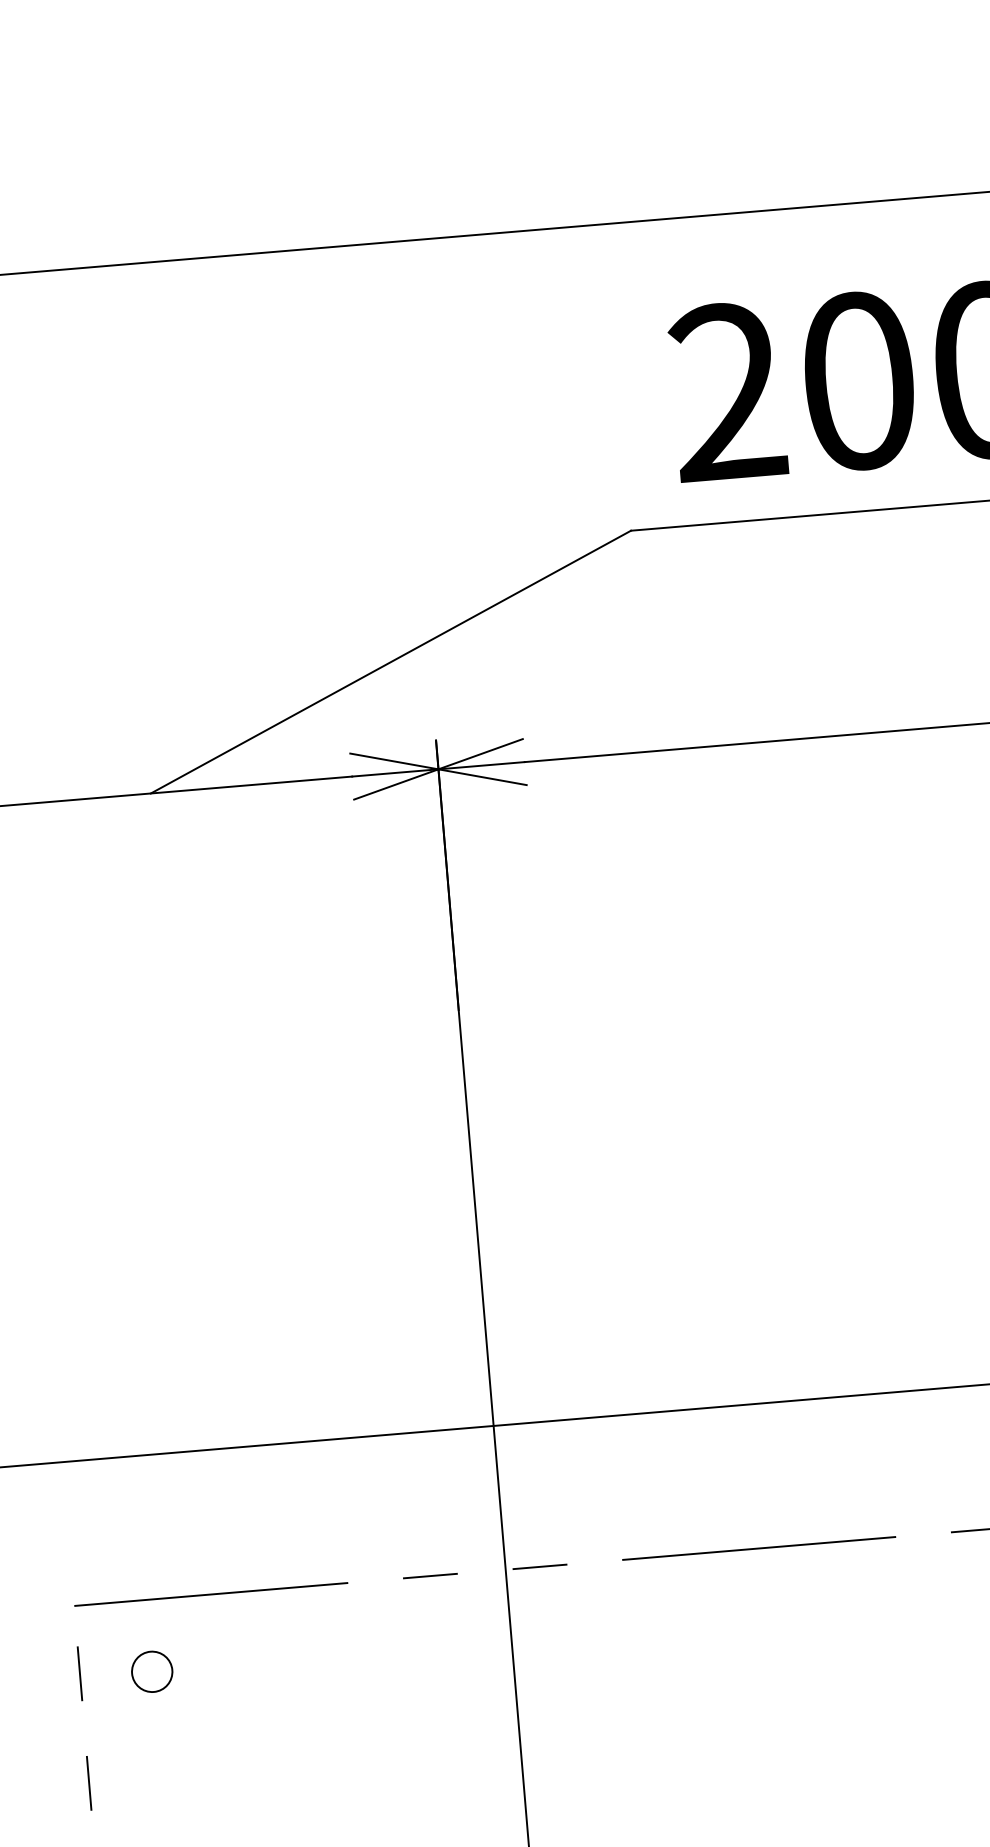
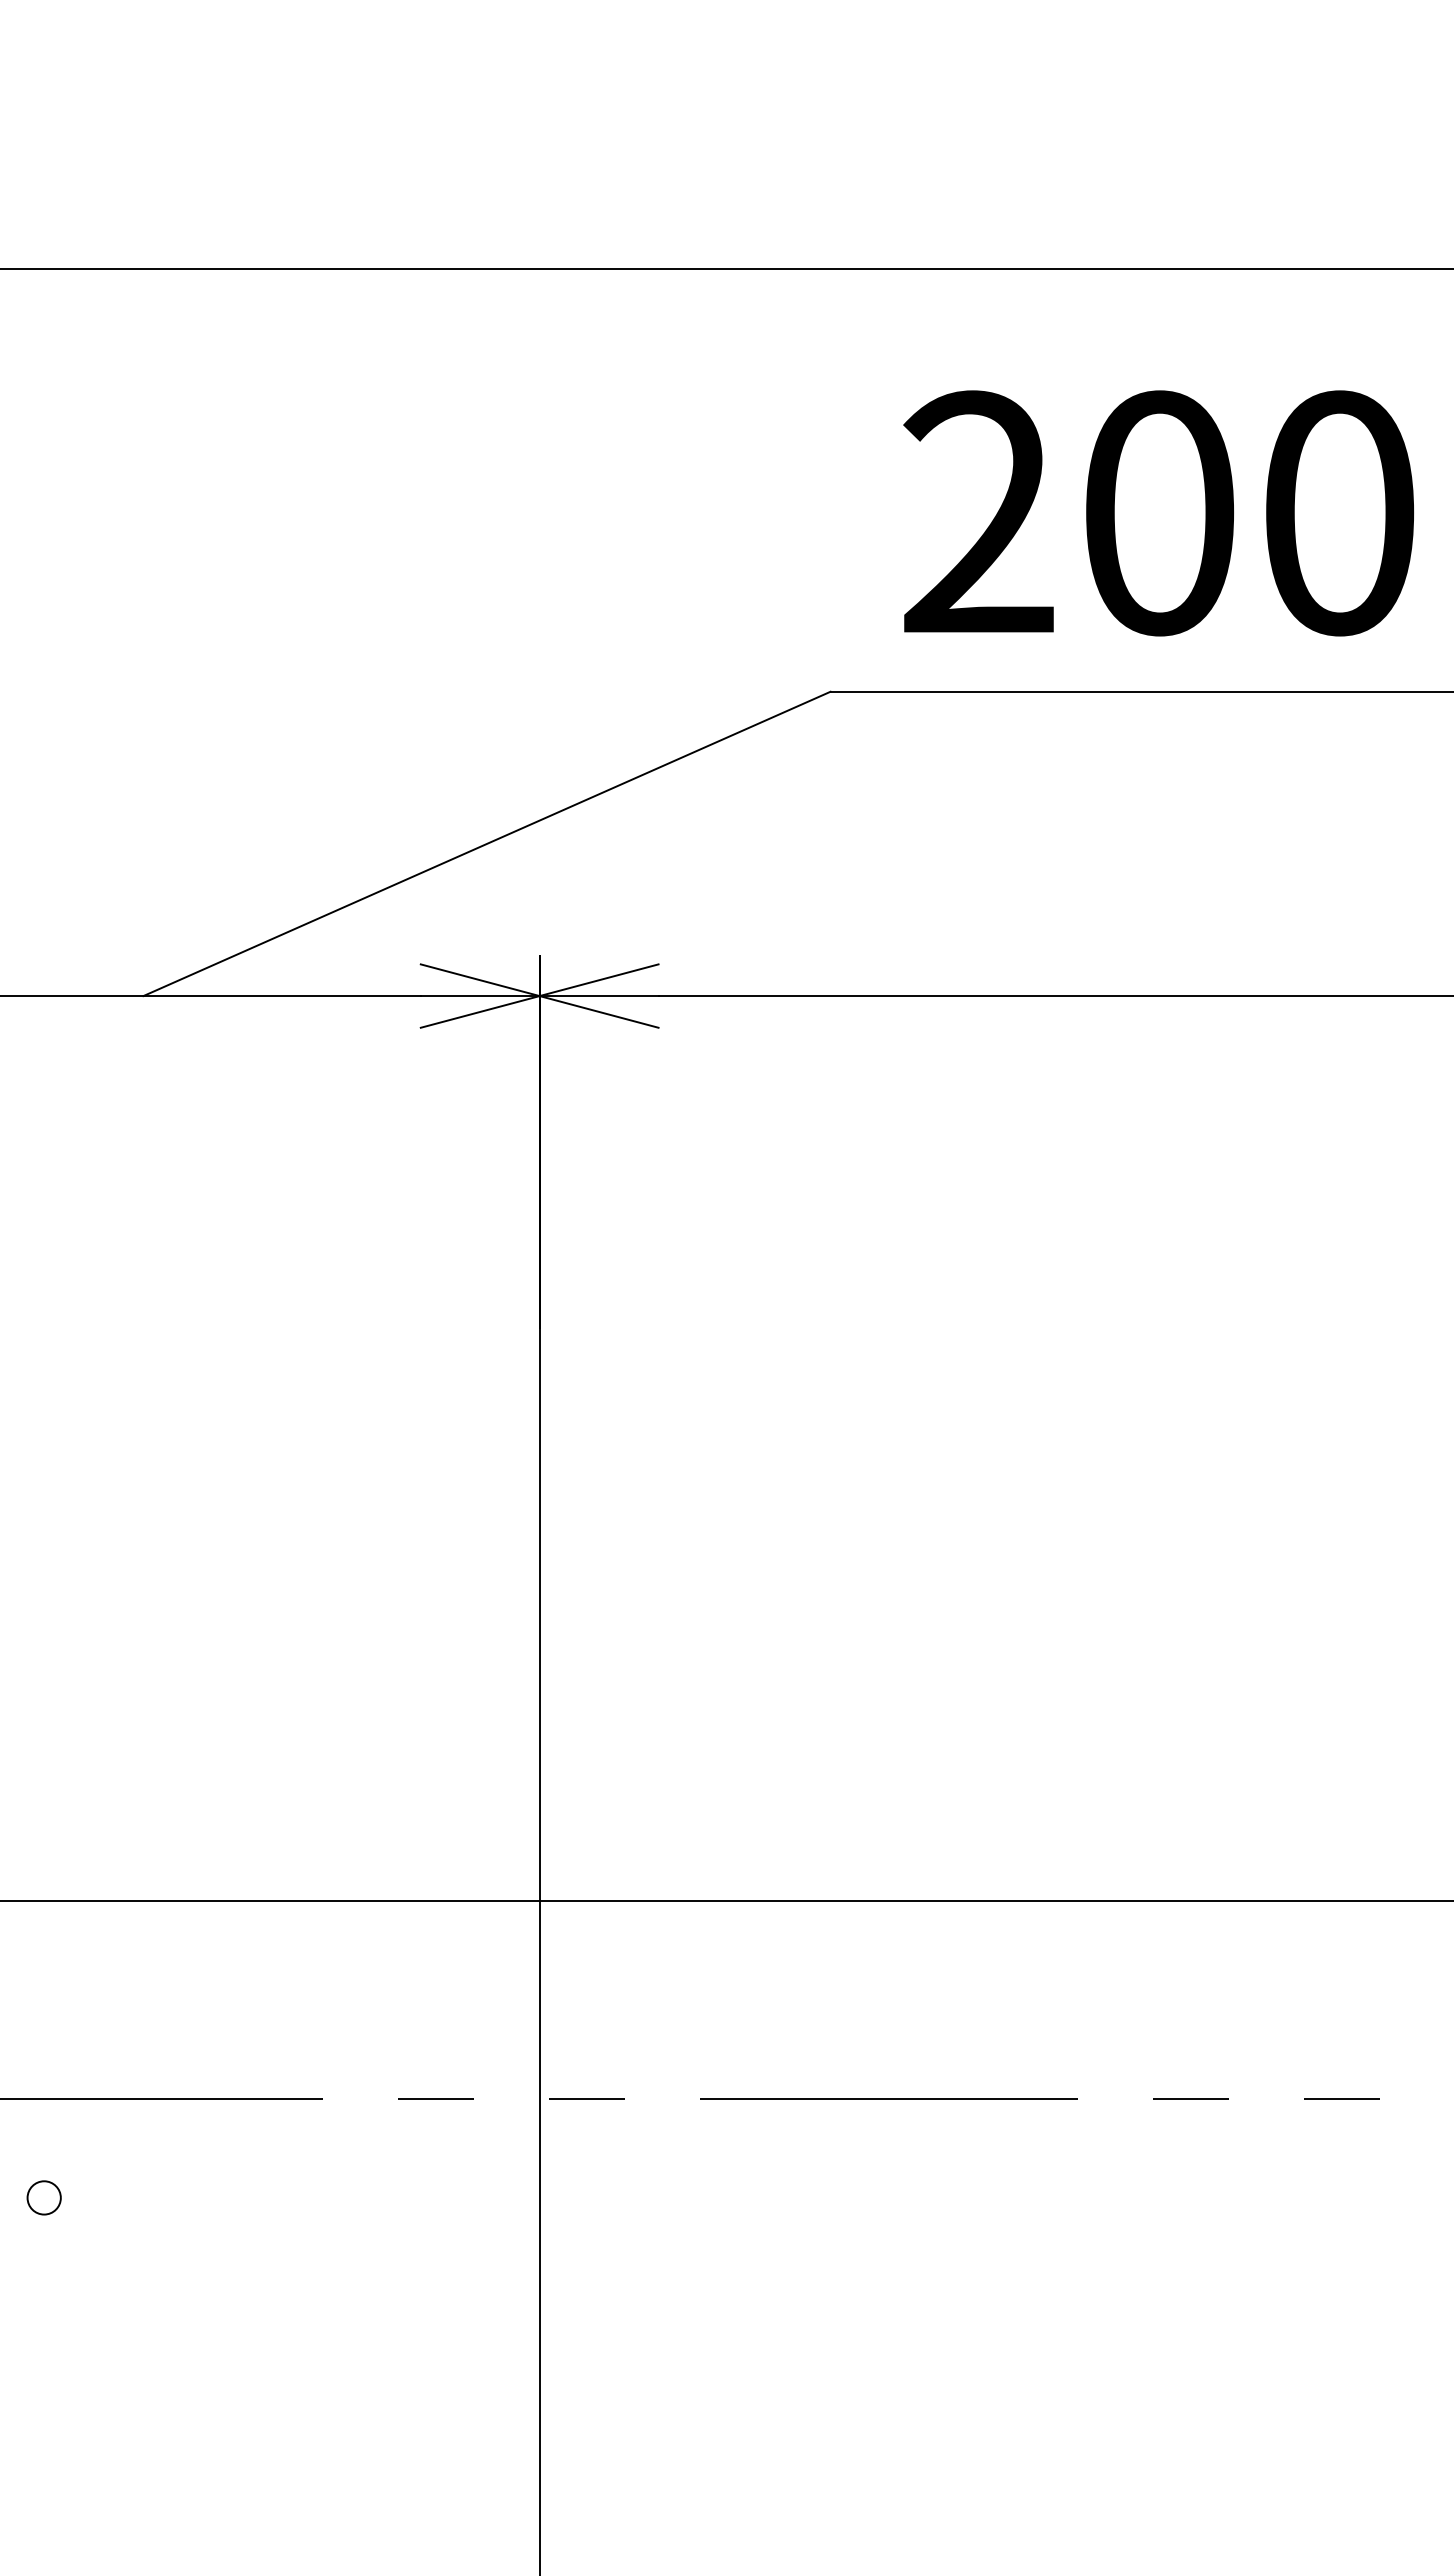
circle: (151, 1671) -> (43, 2197), size x0.6

